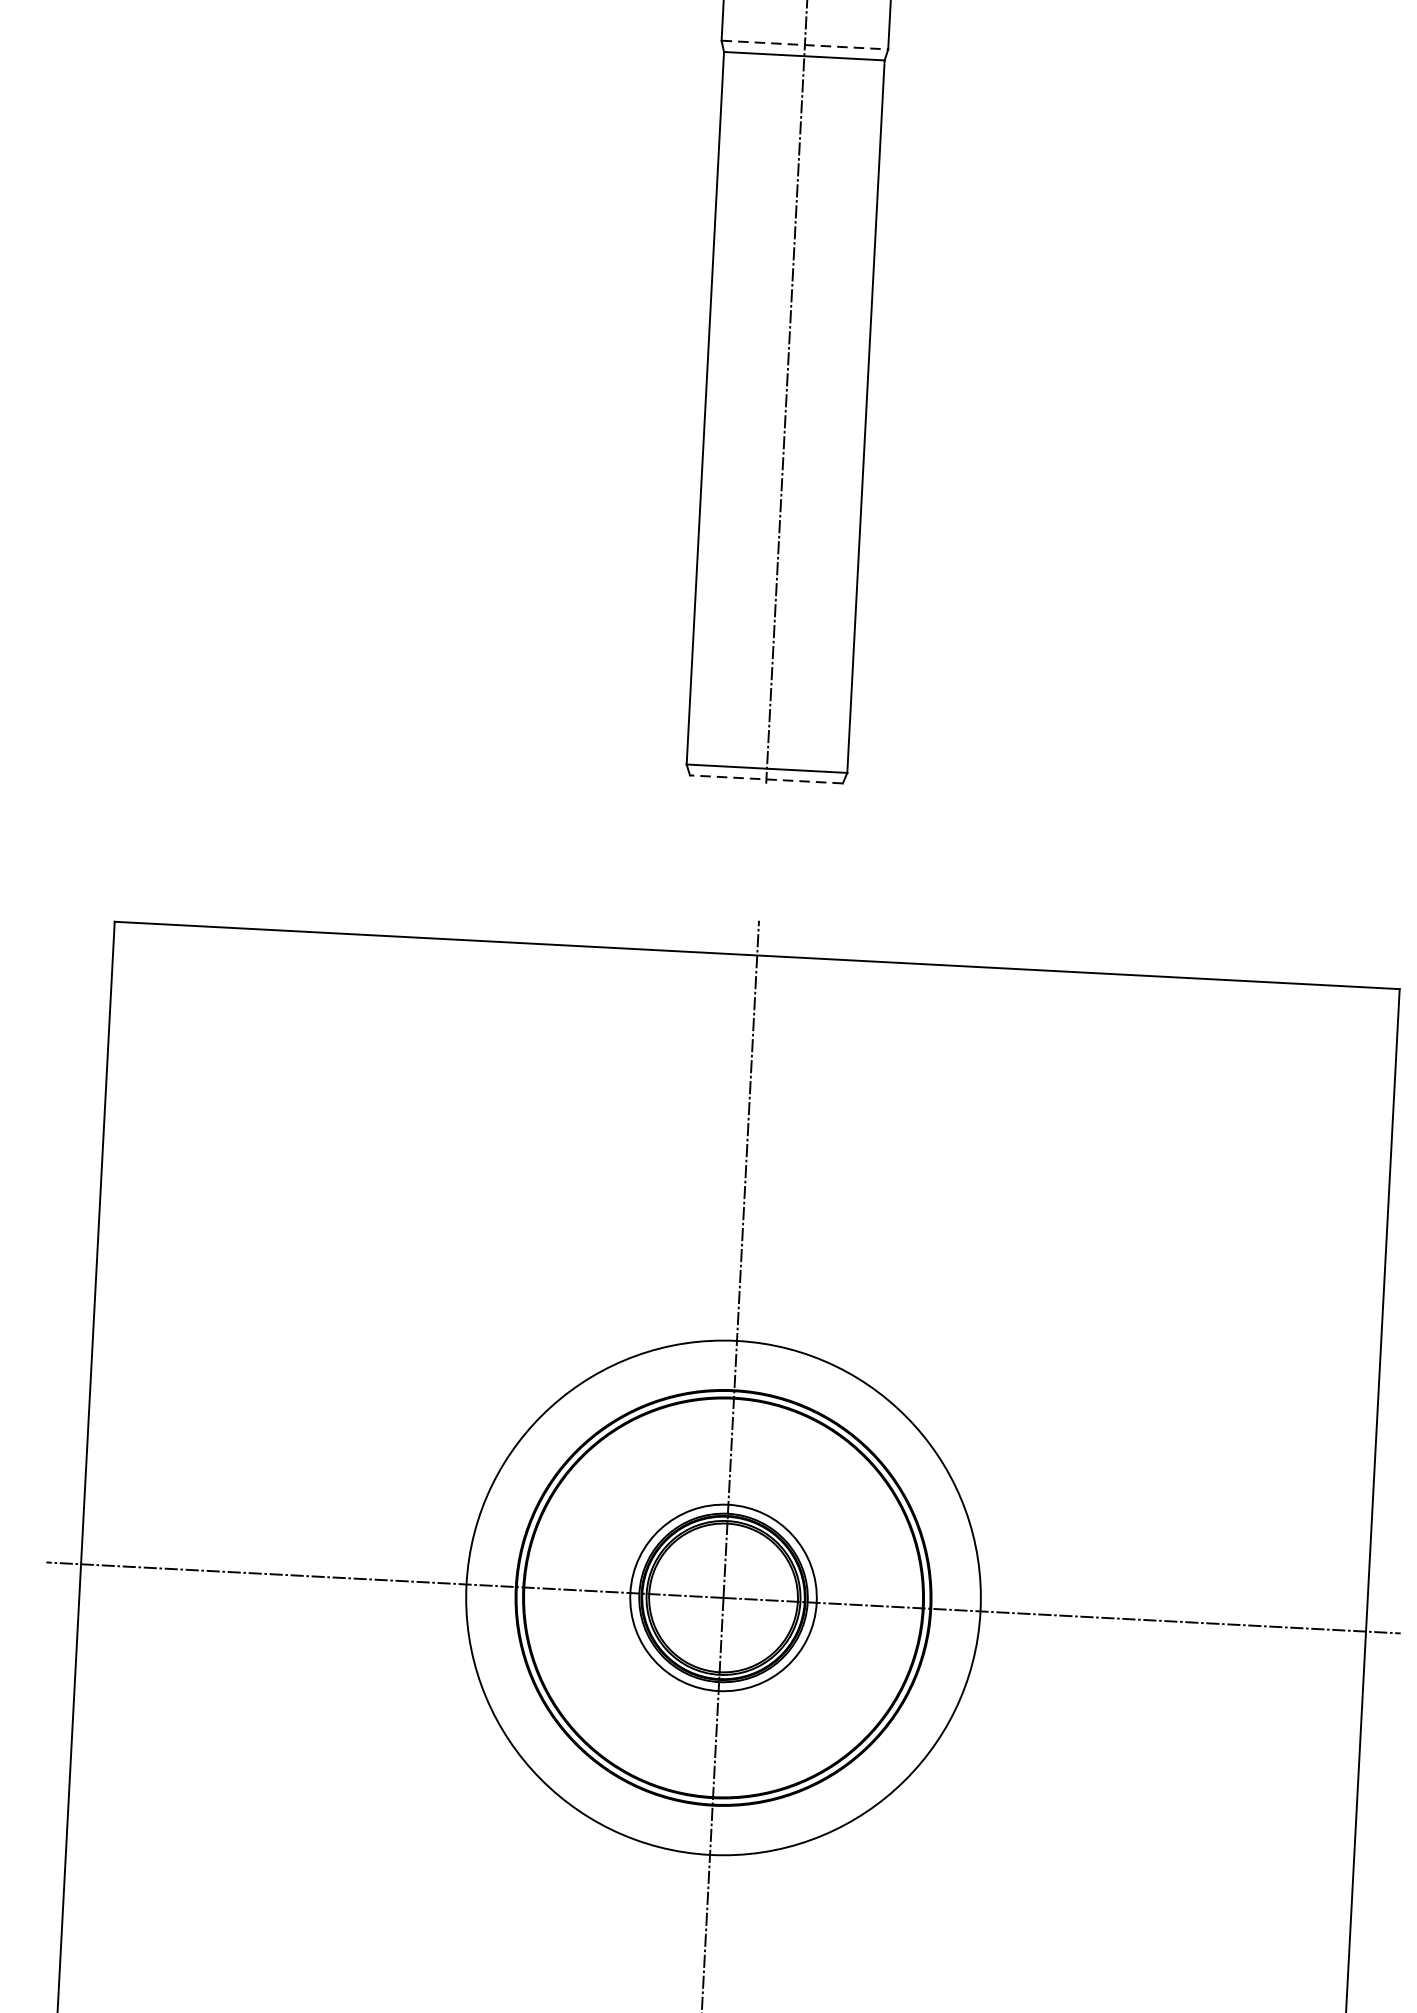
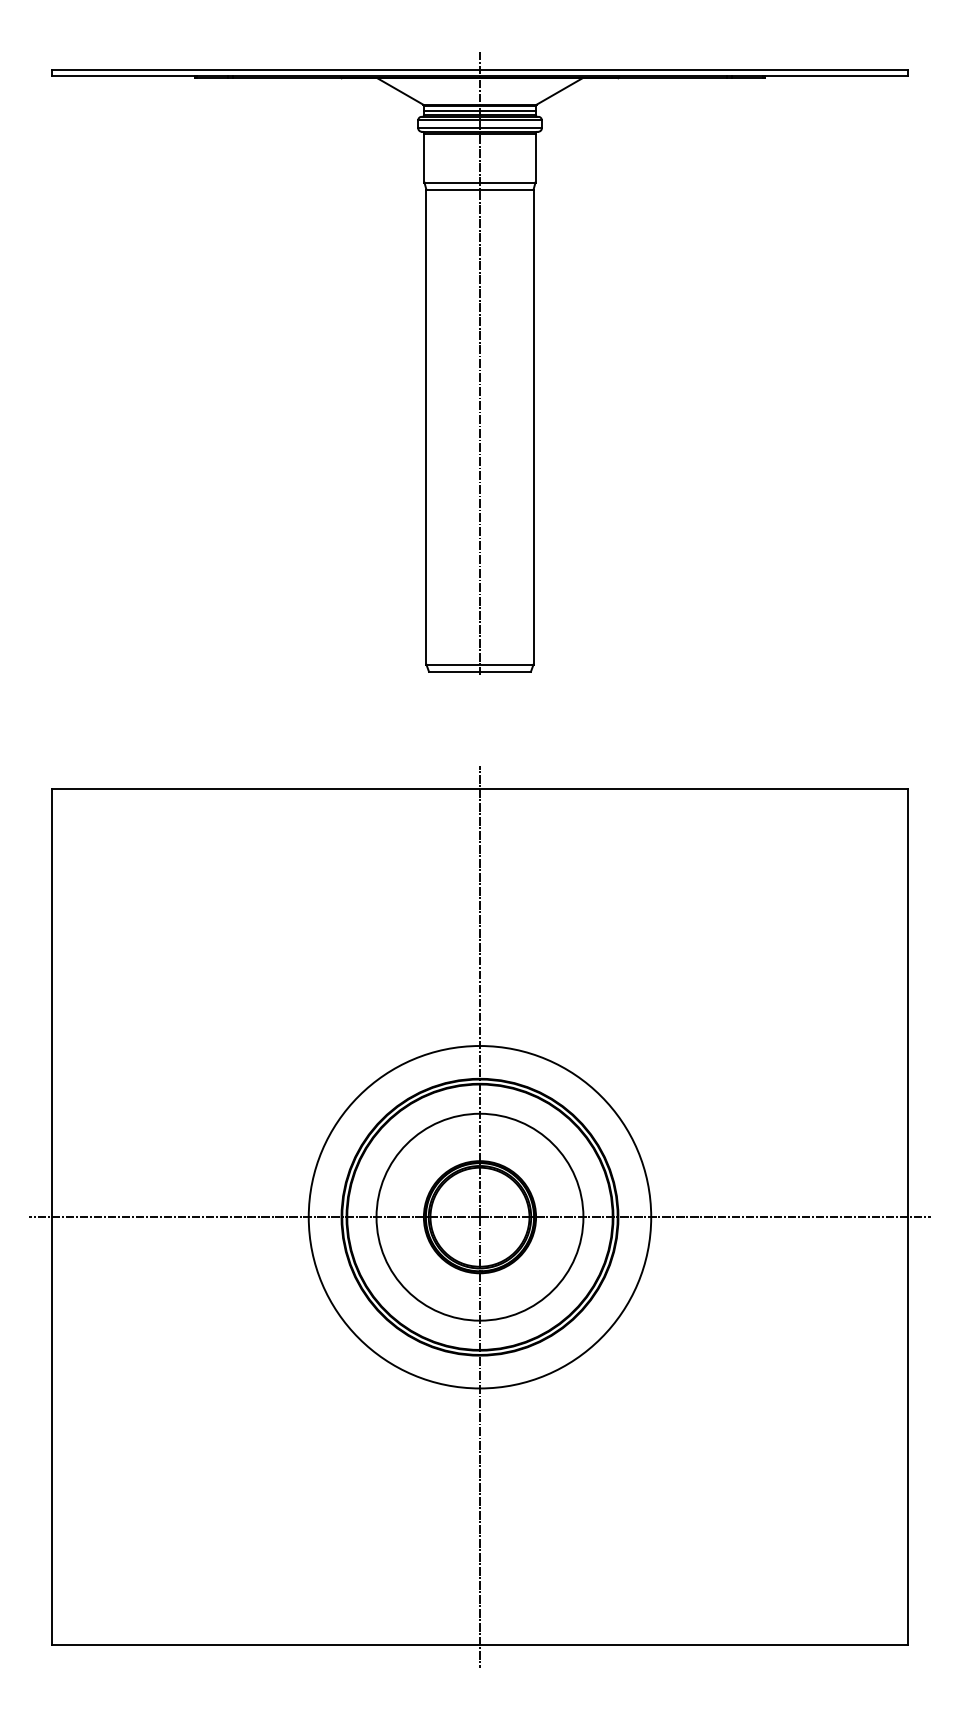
line: (804, 44) -> (479, 182), dashed -> solid
line: (765, 778) -> (479, 671), dashed -> solid
circle: (722, 1596) -> (479, 1216), size x1.67

